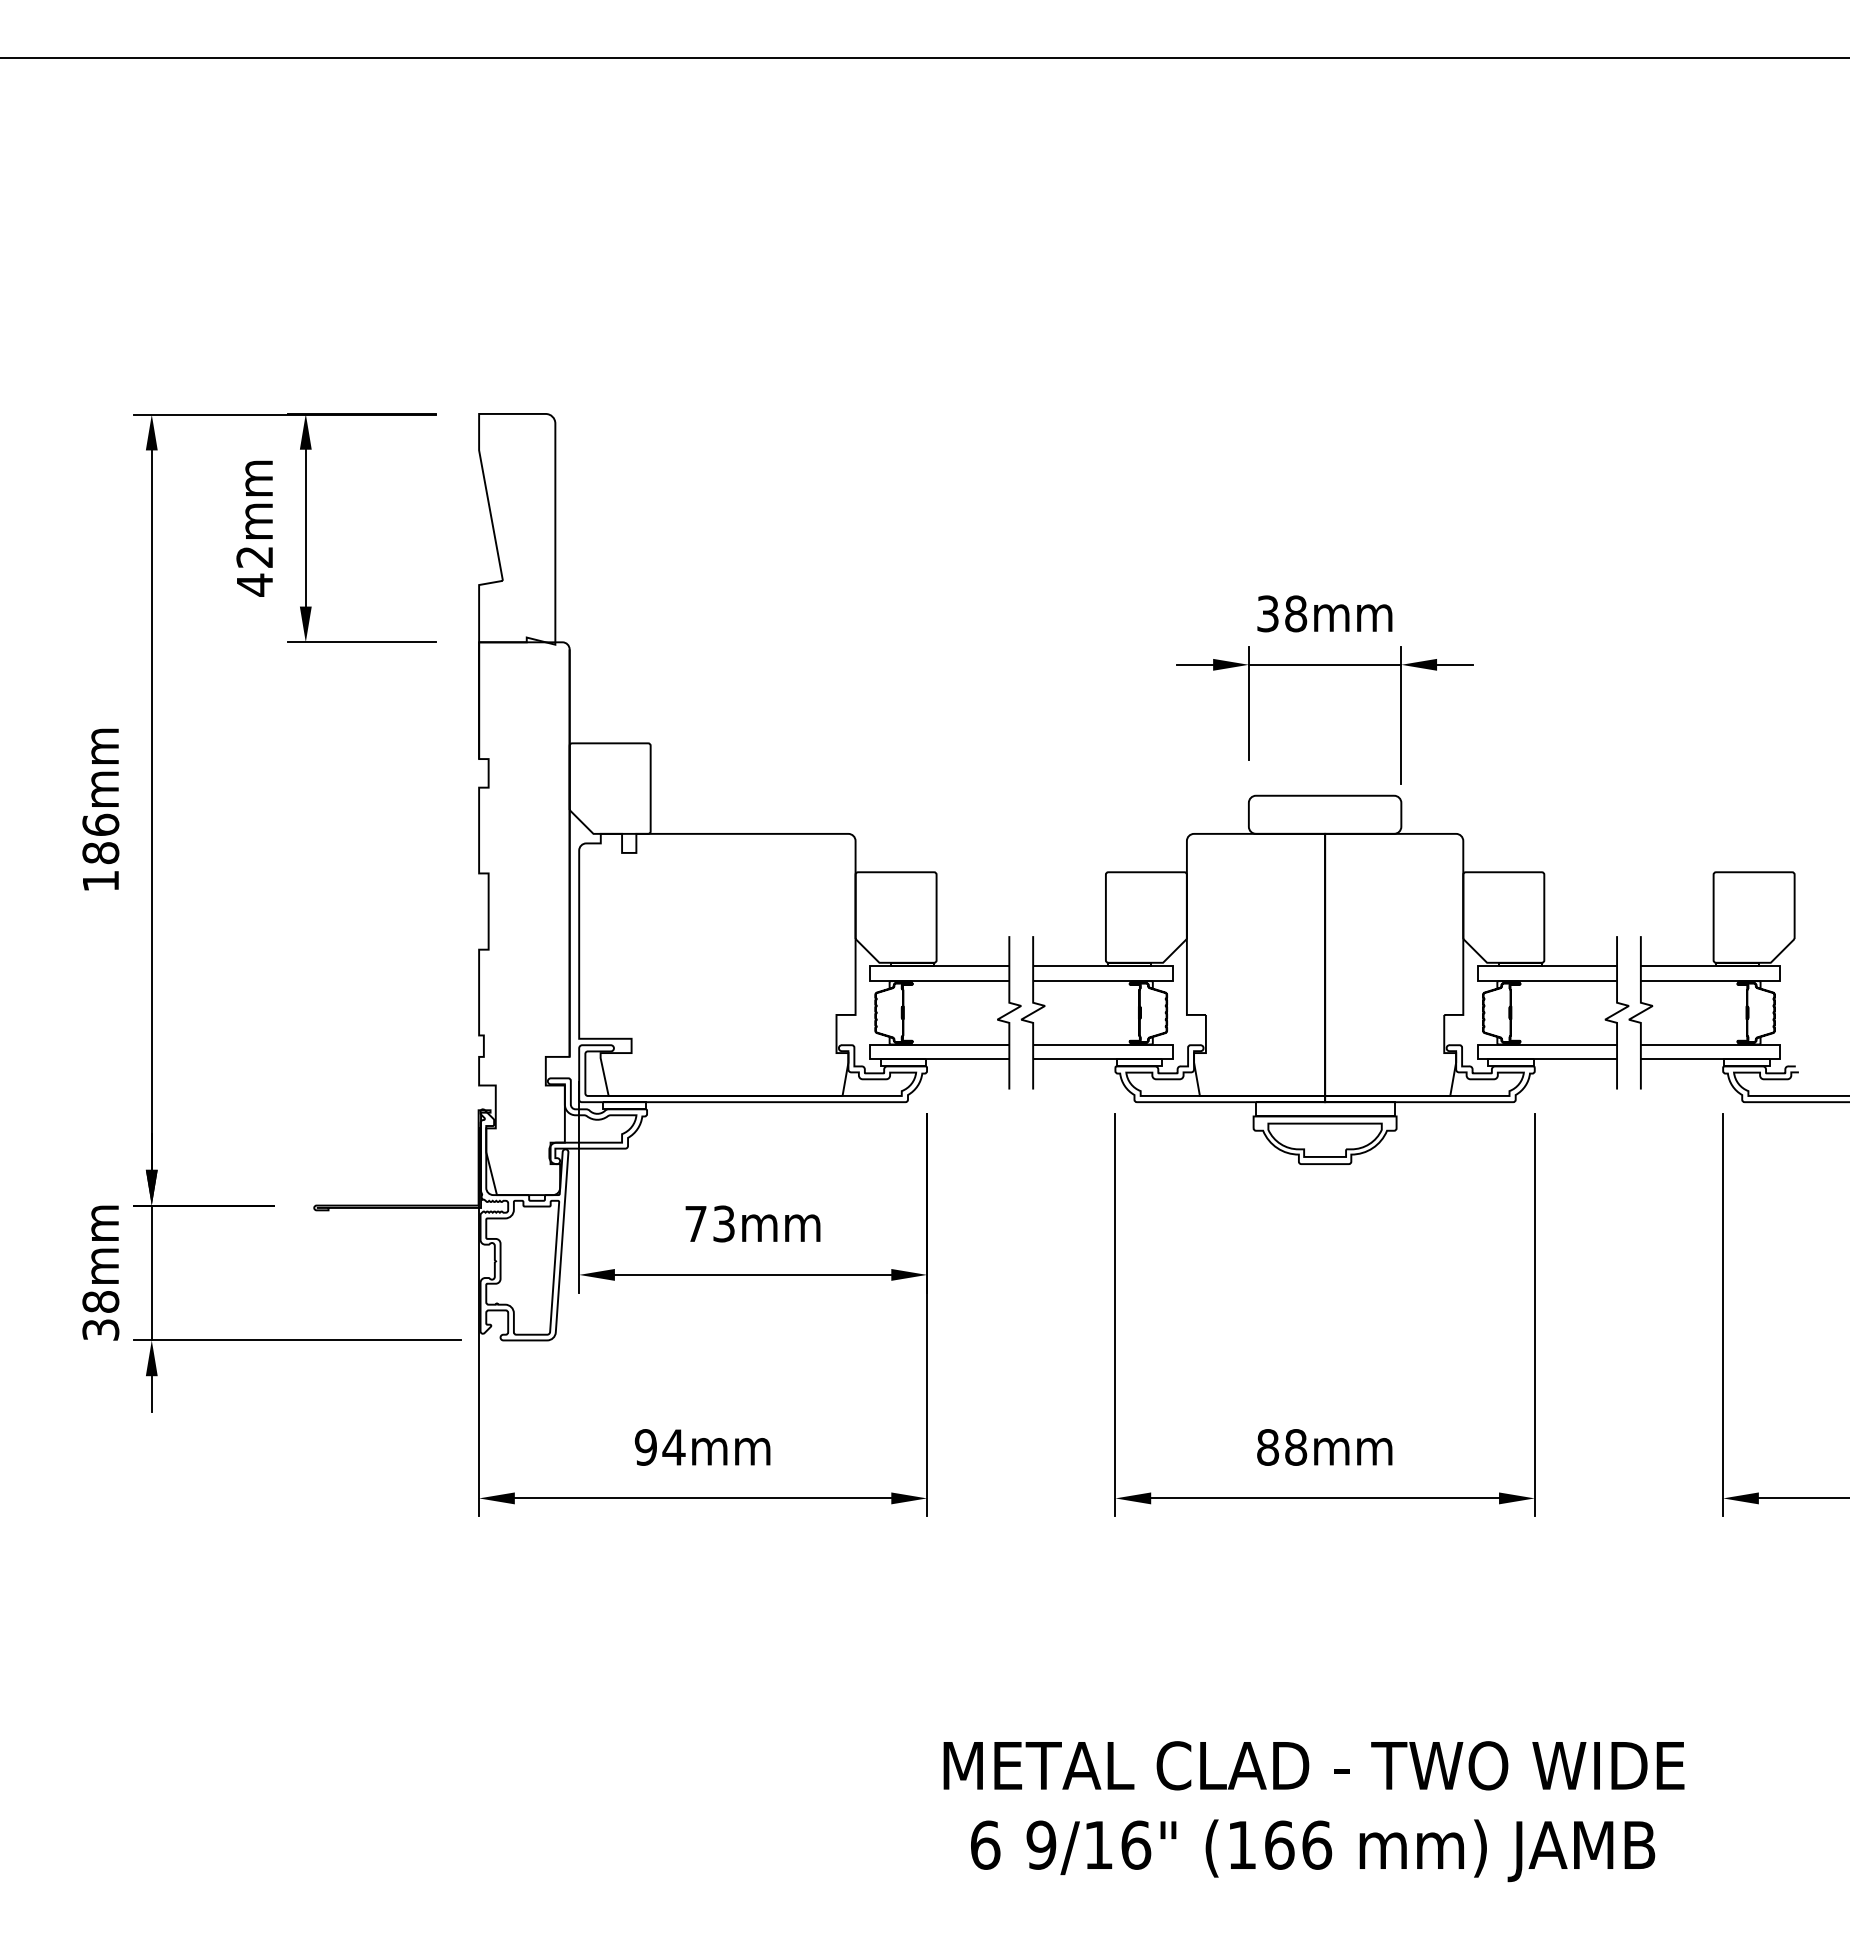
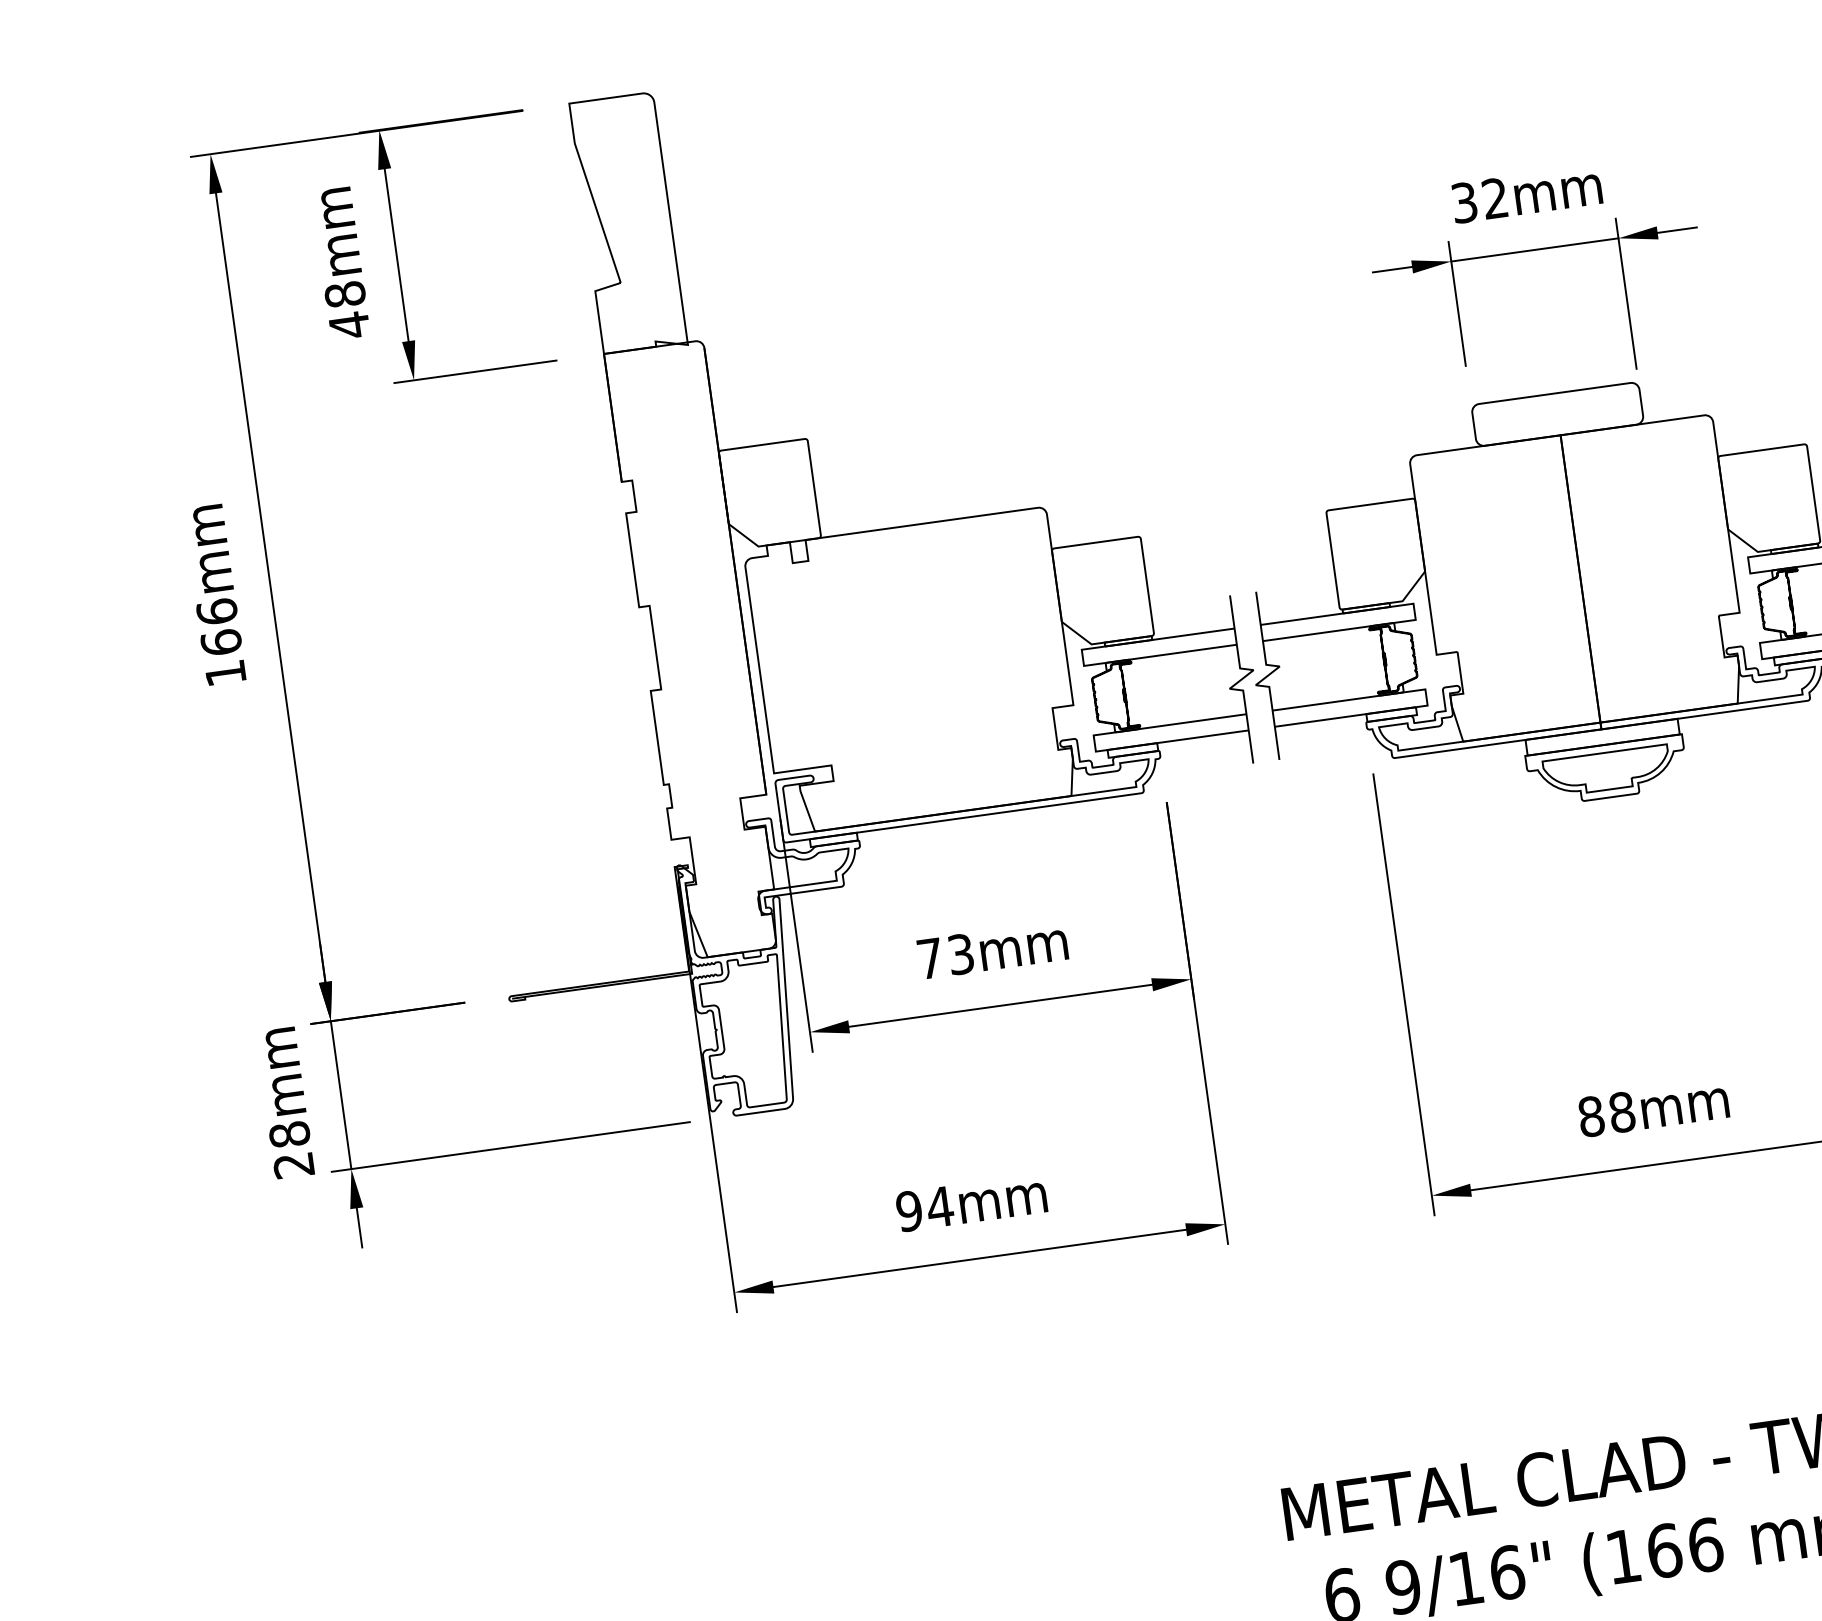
text: (254, 557) -> (344, 295), 42mm -> 48mm
text: (1296, 613) -> (1495, 198), 38mm -> 32mm
text: (100, 852) -> (220, 641), 186mm -> 166mm
text: (100, 1329) -> (293, 1164), 38mm -> 28mm

